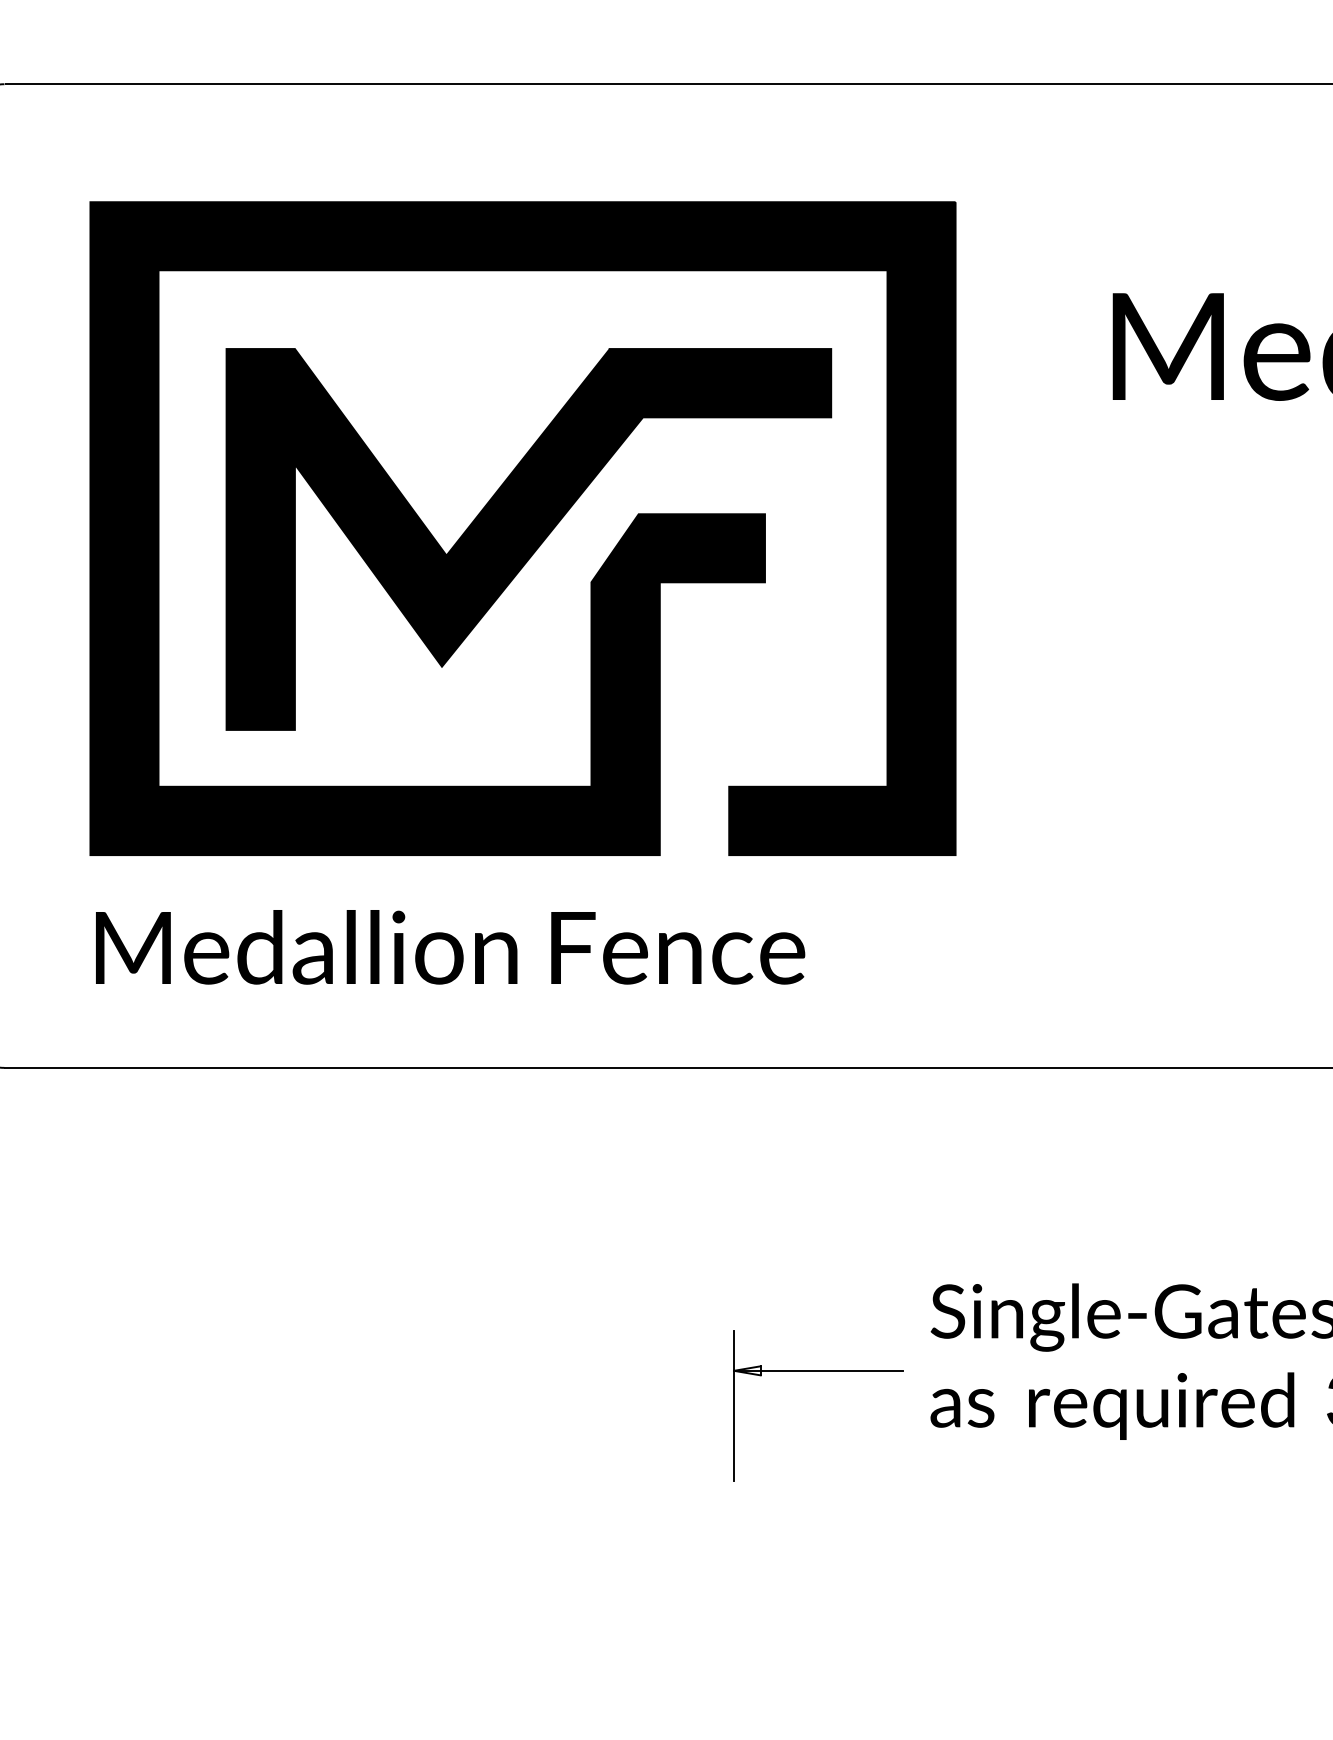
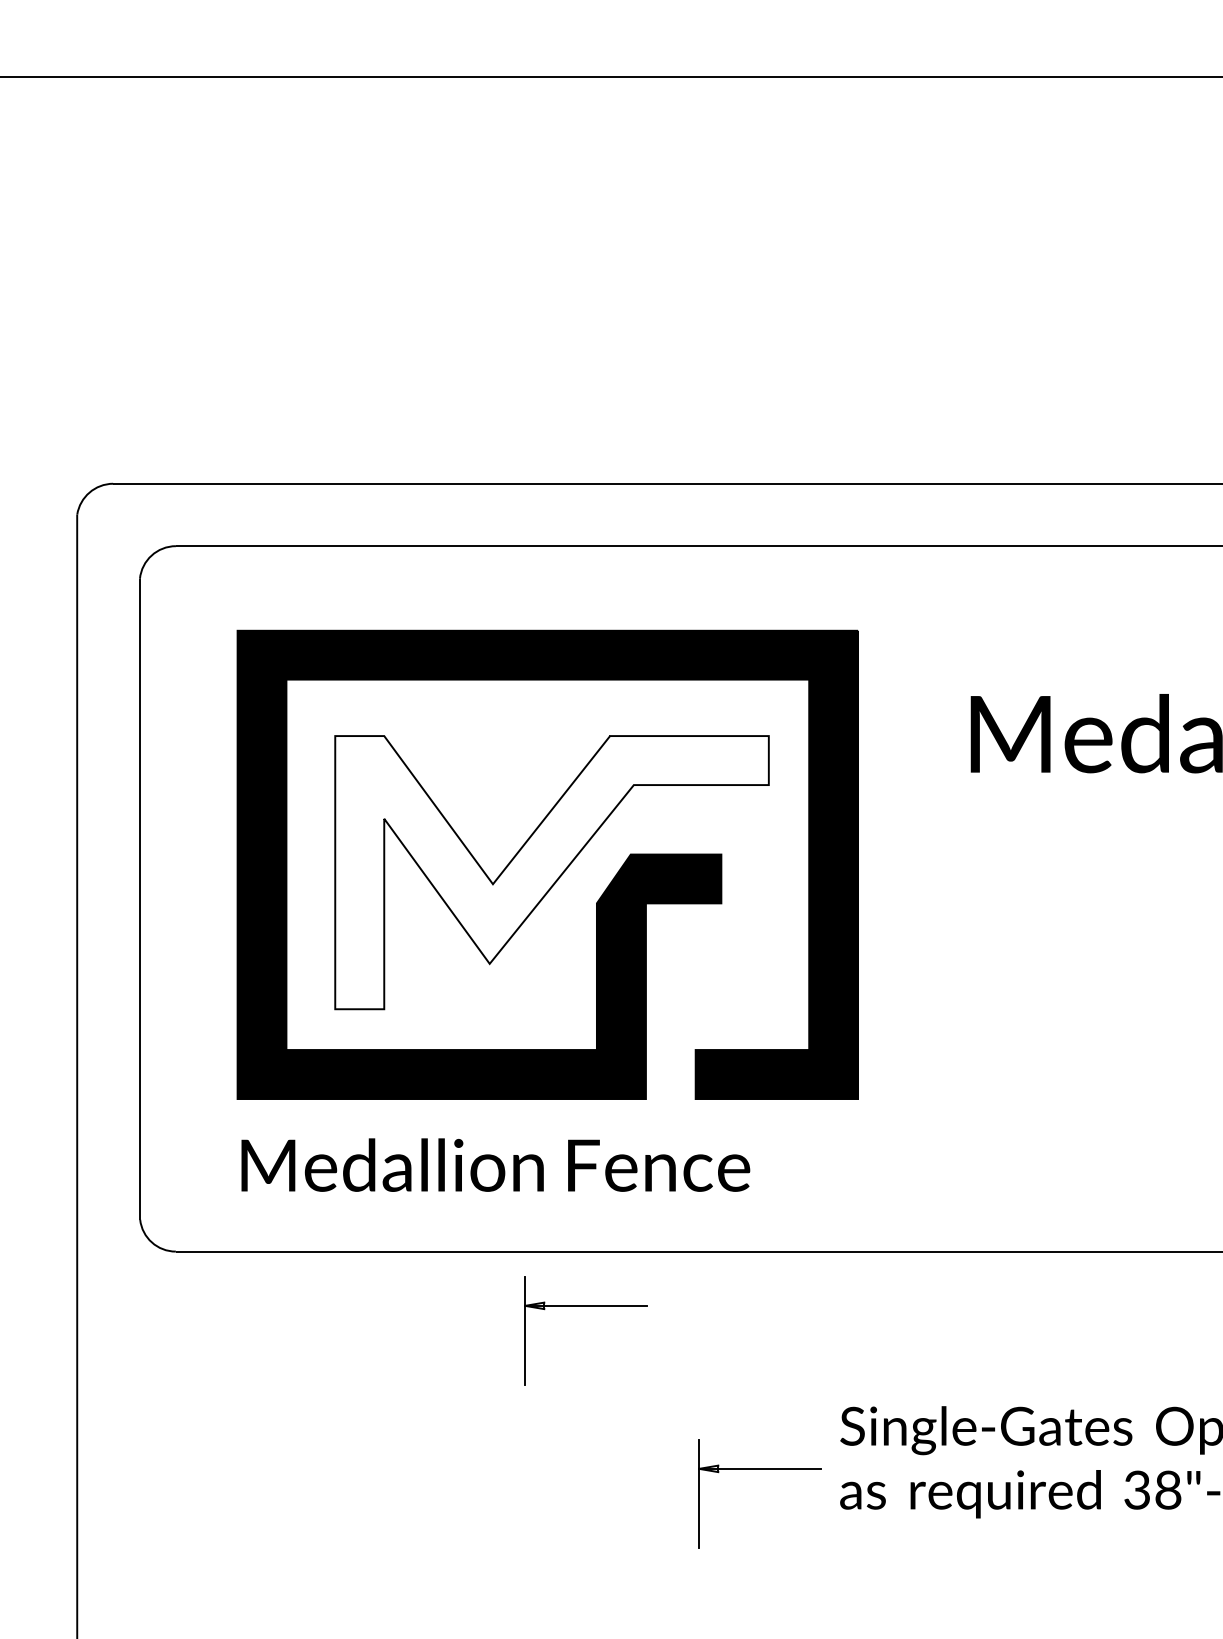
fill: (528, 539) -> (551, 872), removed
part: (575, 1144) -> (585, 1306), added

